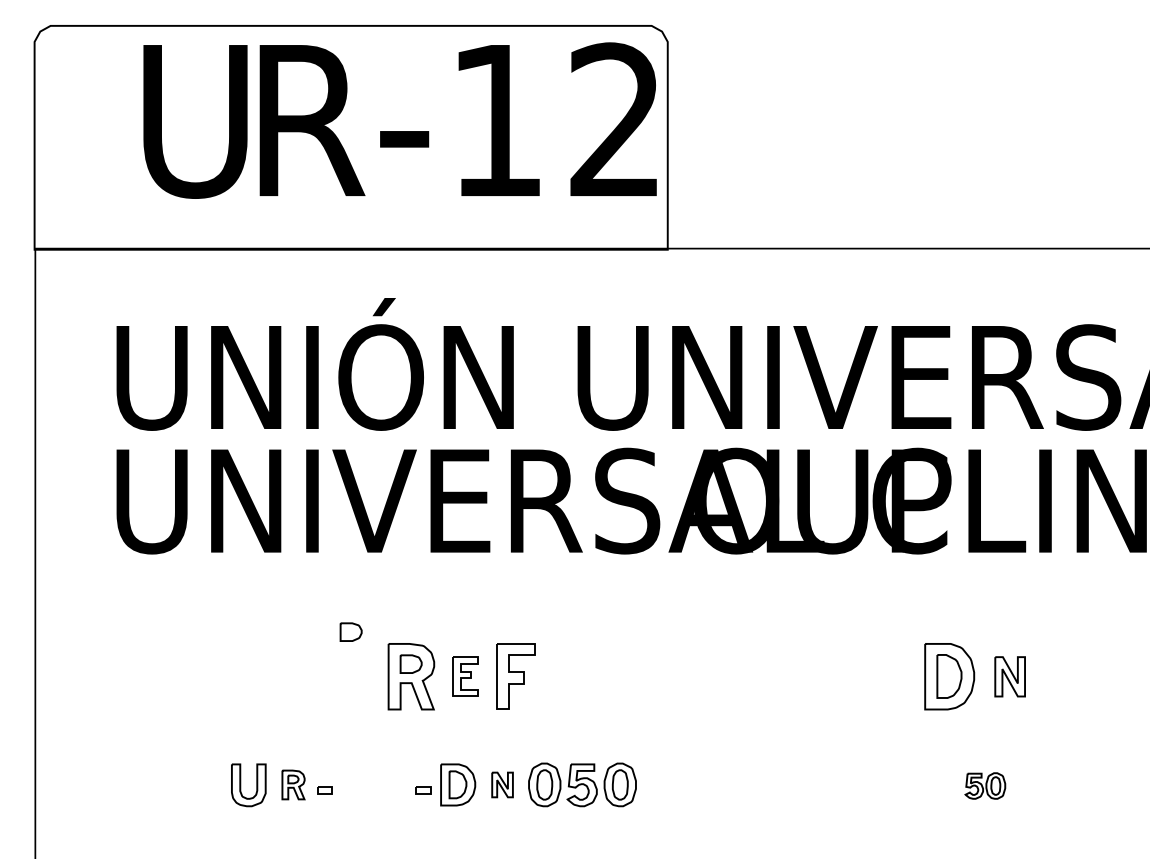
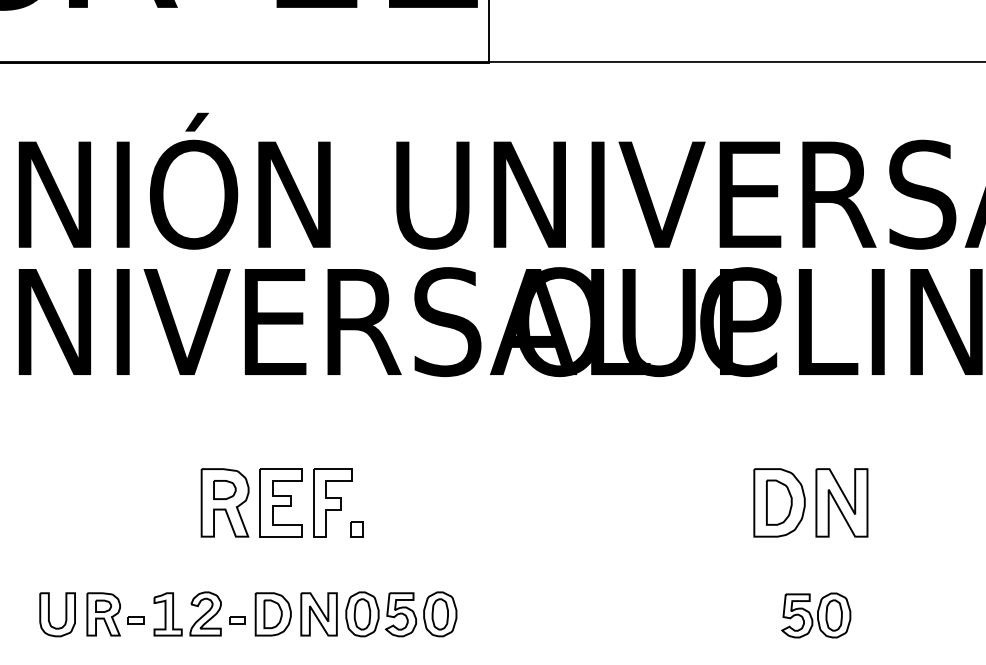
part: (350, 631) -> (162, 456), removed
part: (465, 676) -> (280, 502), size x1.67
part: (1009, 676) -> (841, 502), size x1.67
part: (538, 701) -> (356, 528), added
part: (378, 776) -> (191, 605), added
part: (293, 784) -> (103, 613), size x1.43
part: (502, 784) -> (318, 613), size x1.67
part: (985, 785) -> (816, 614), size x1.67

